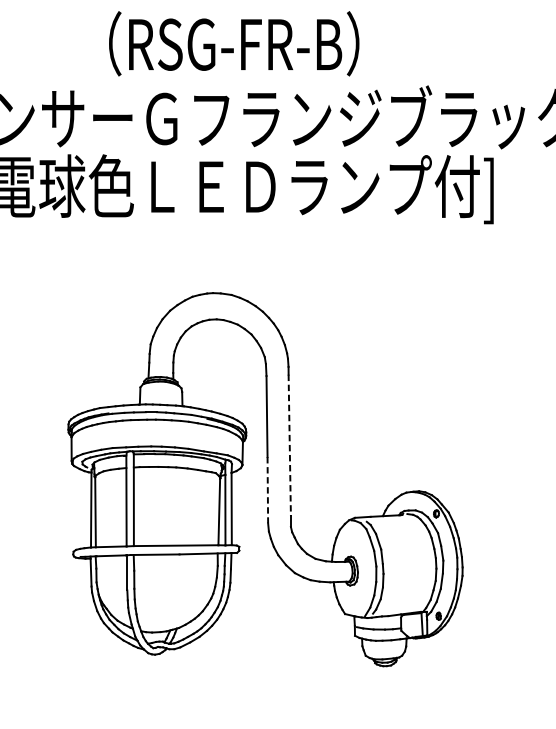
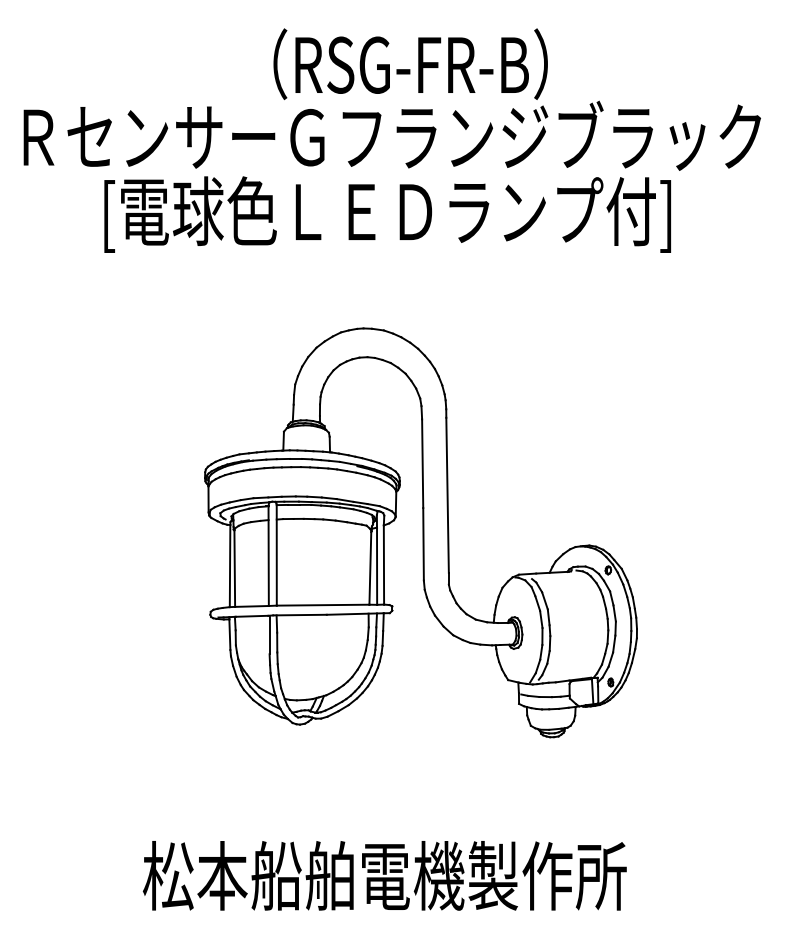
text: (234, 43) -> (410, 63), moved
line: (289, 445) -> (447, 495), dashed -> solid
line: (267, 490) -> (423, 544), dashed -> solid

